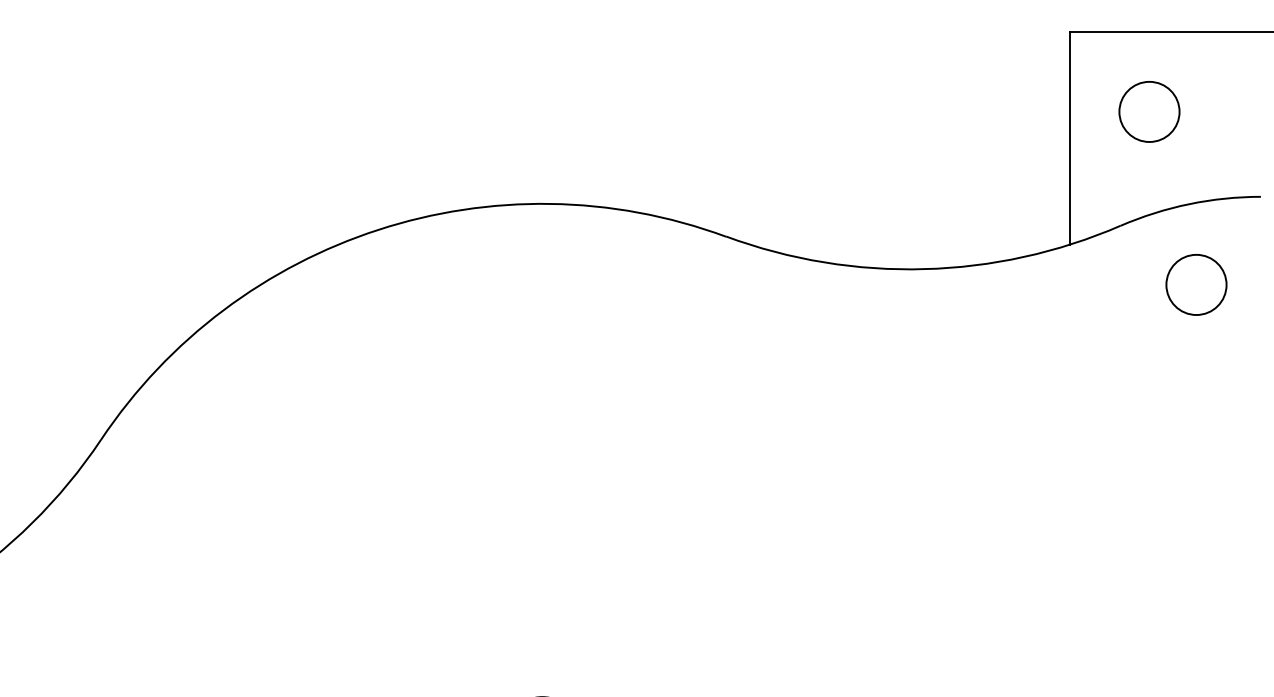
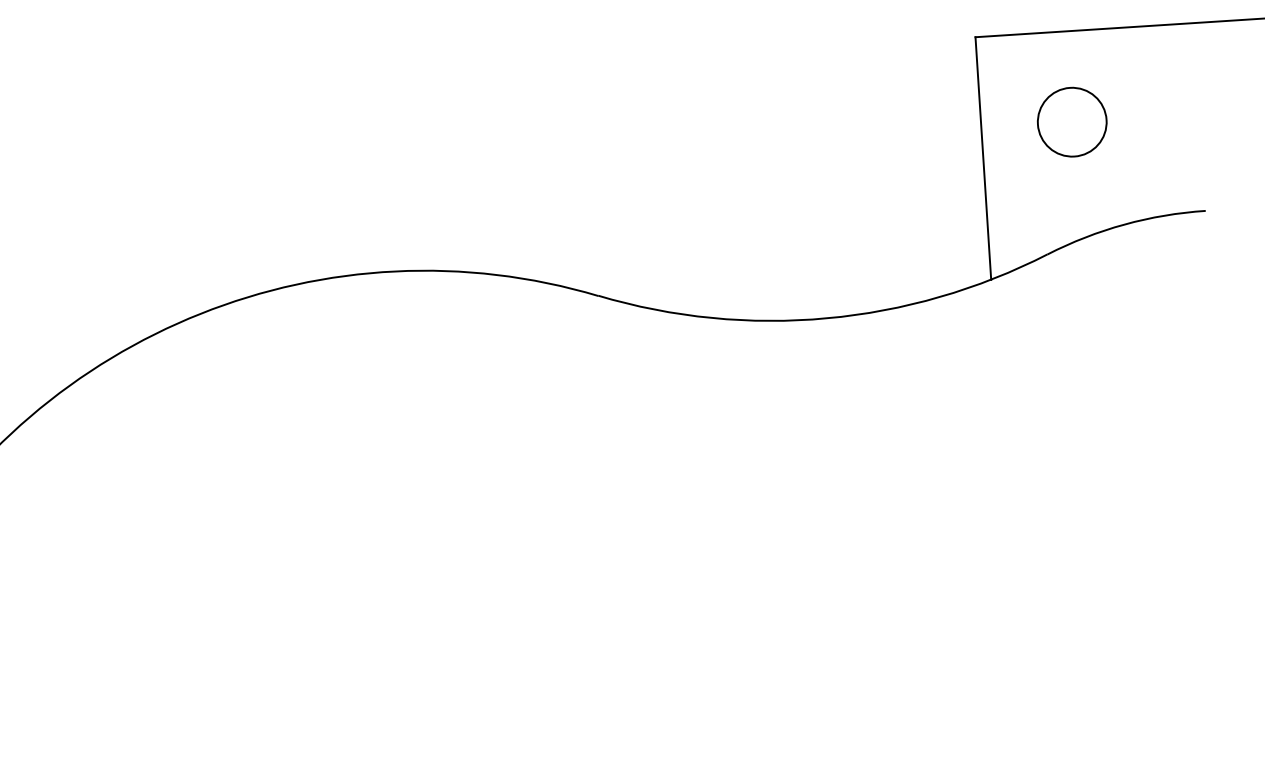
circle: (1196, 284) -> (1138, 315), removed

